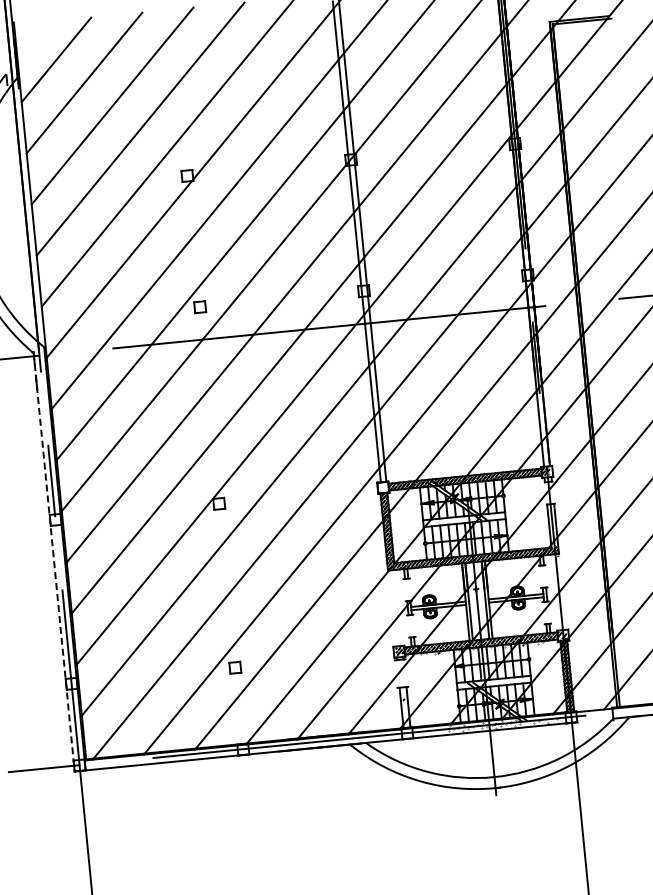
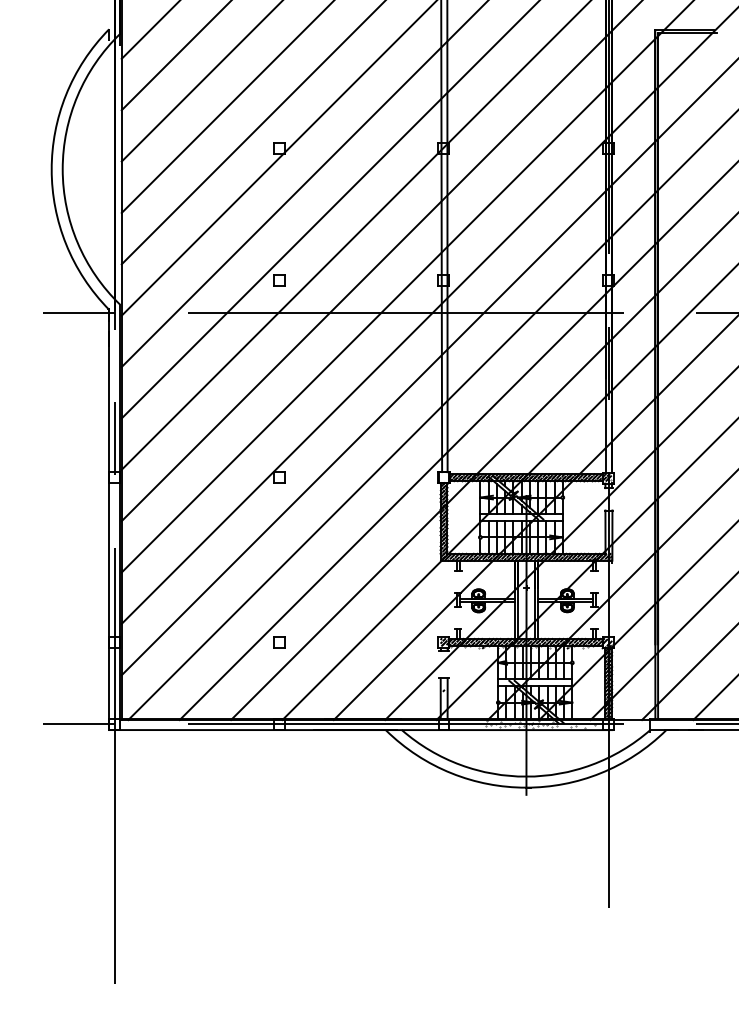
line: (54, 562) -> (109, 520), dashed -> solid

